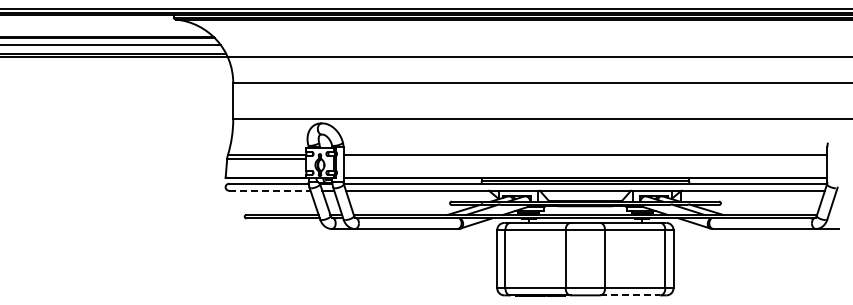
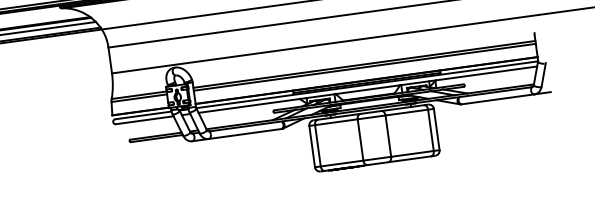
line: (585, 159) -> (364, 67), added
line: (269, 190) -> (144, 120), dashed -> solid
line: (630, 295) -> (409, 159), dashed -> solid

